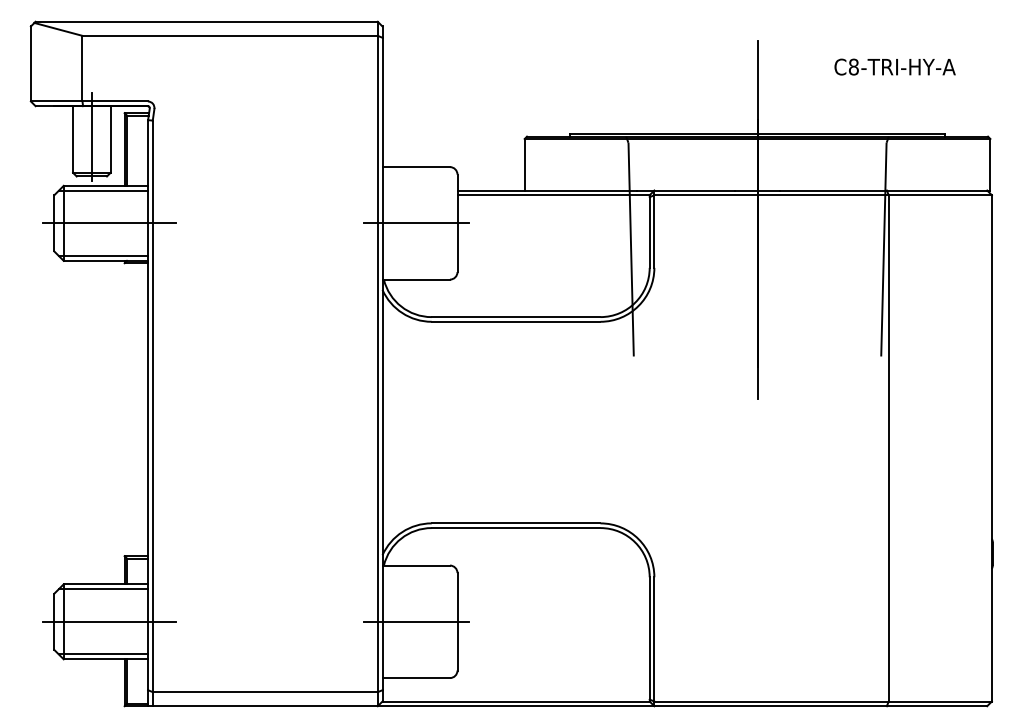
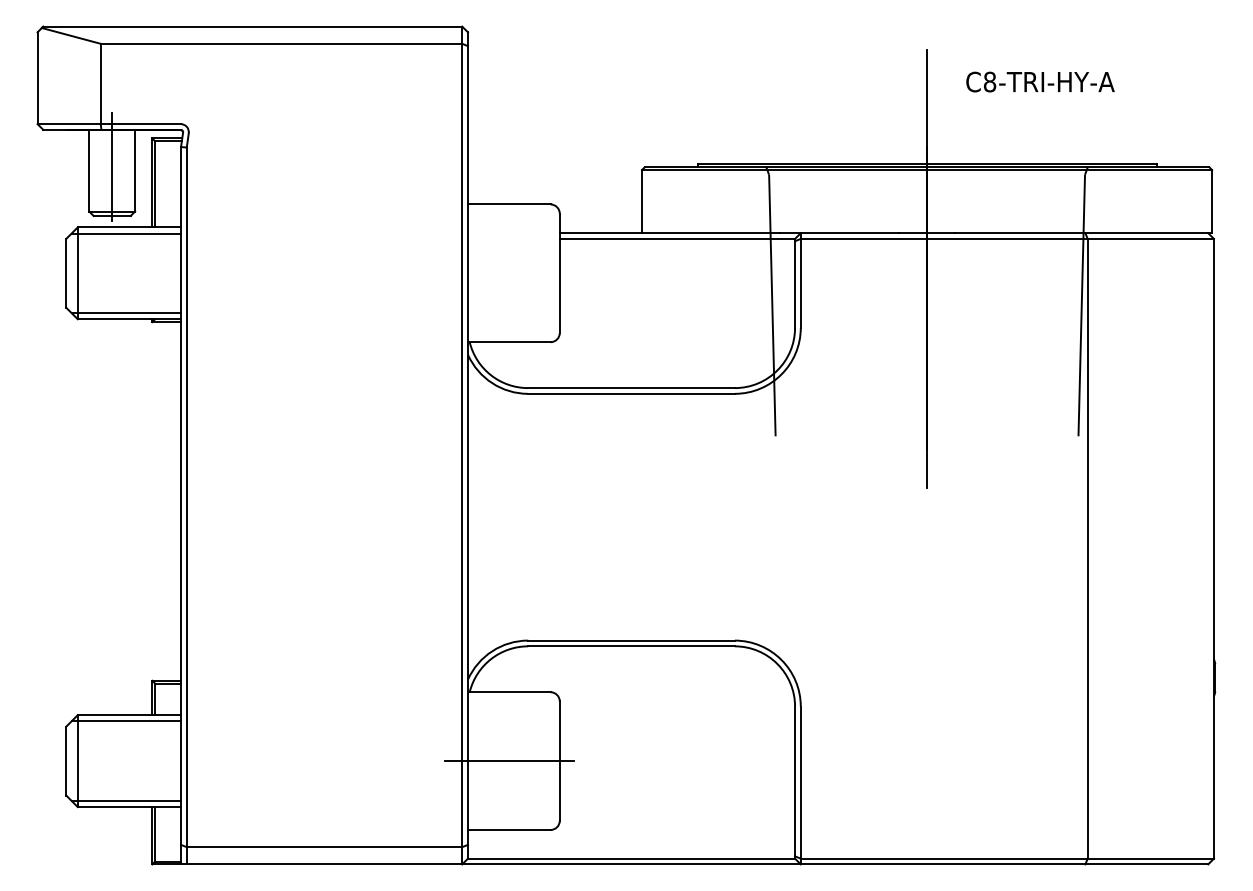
text: (895, 66) -> (1040, 81), moved
line: (109, 223) -> (133, 273), removed
line: (416, 223) -> (509, 273), removed
line: (109, 622) -> (133, 761), removed

